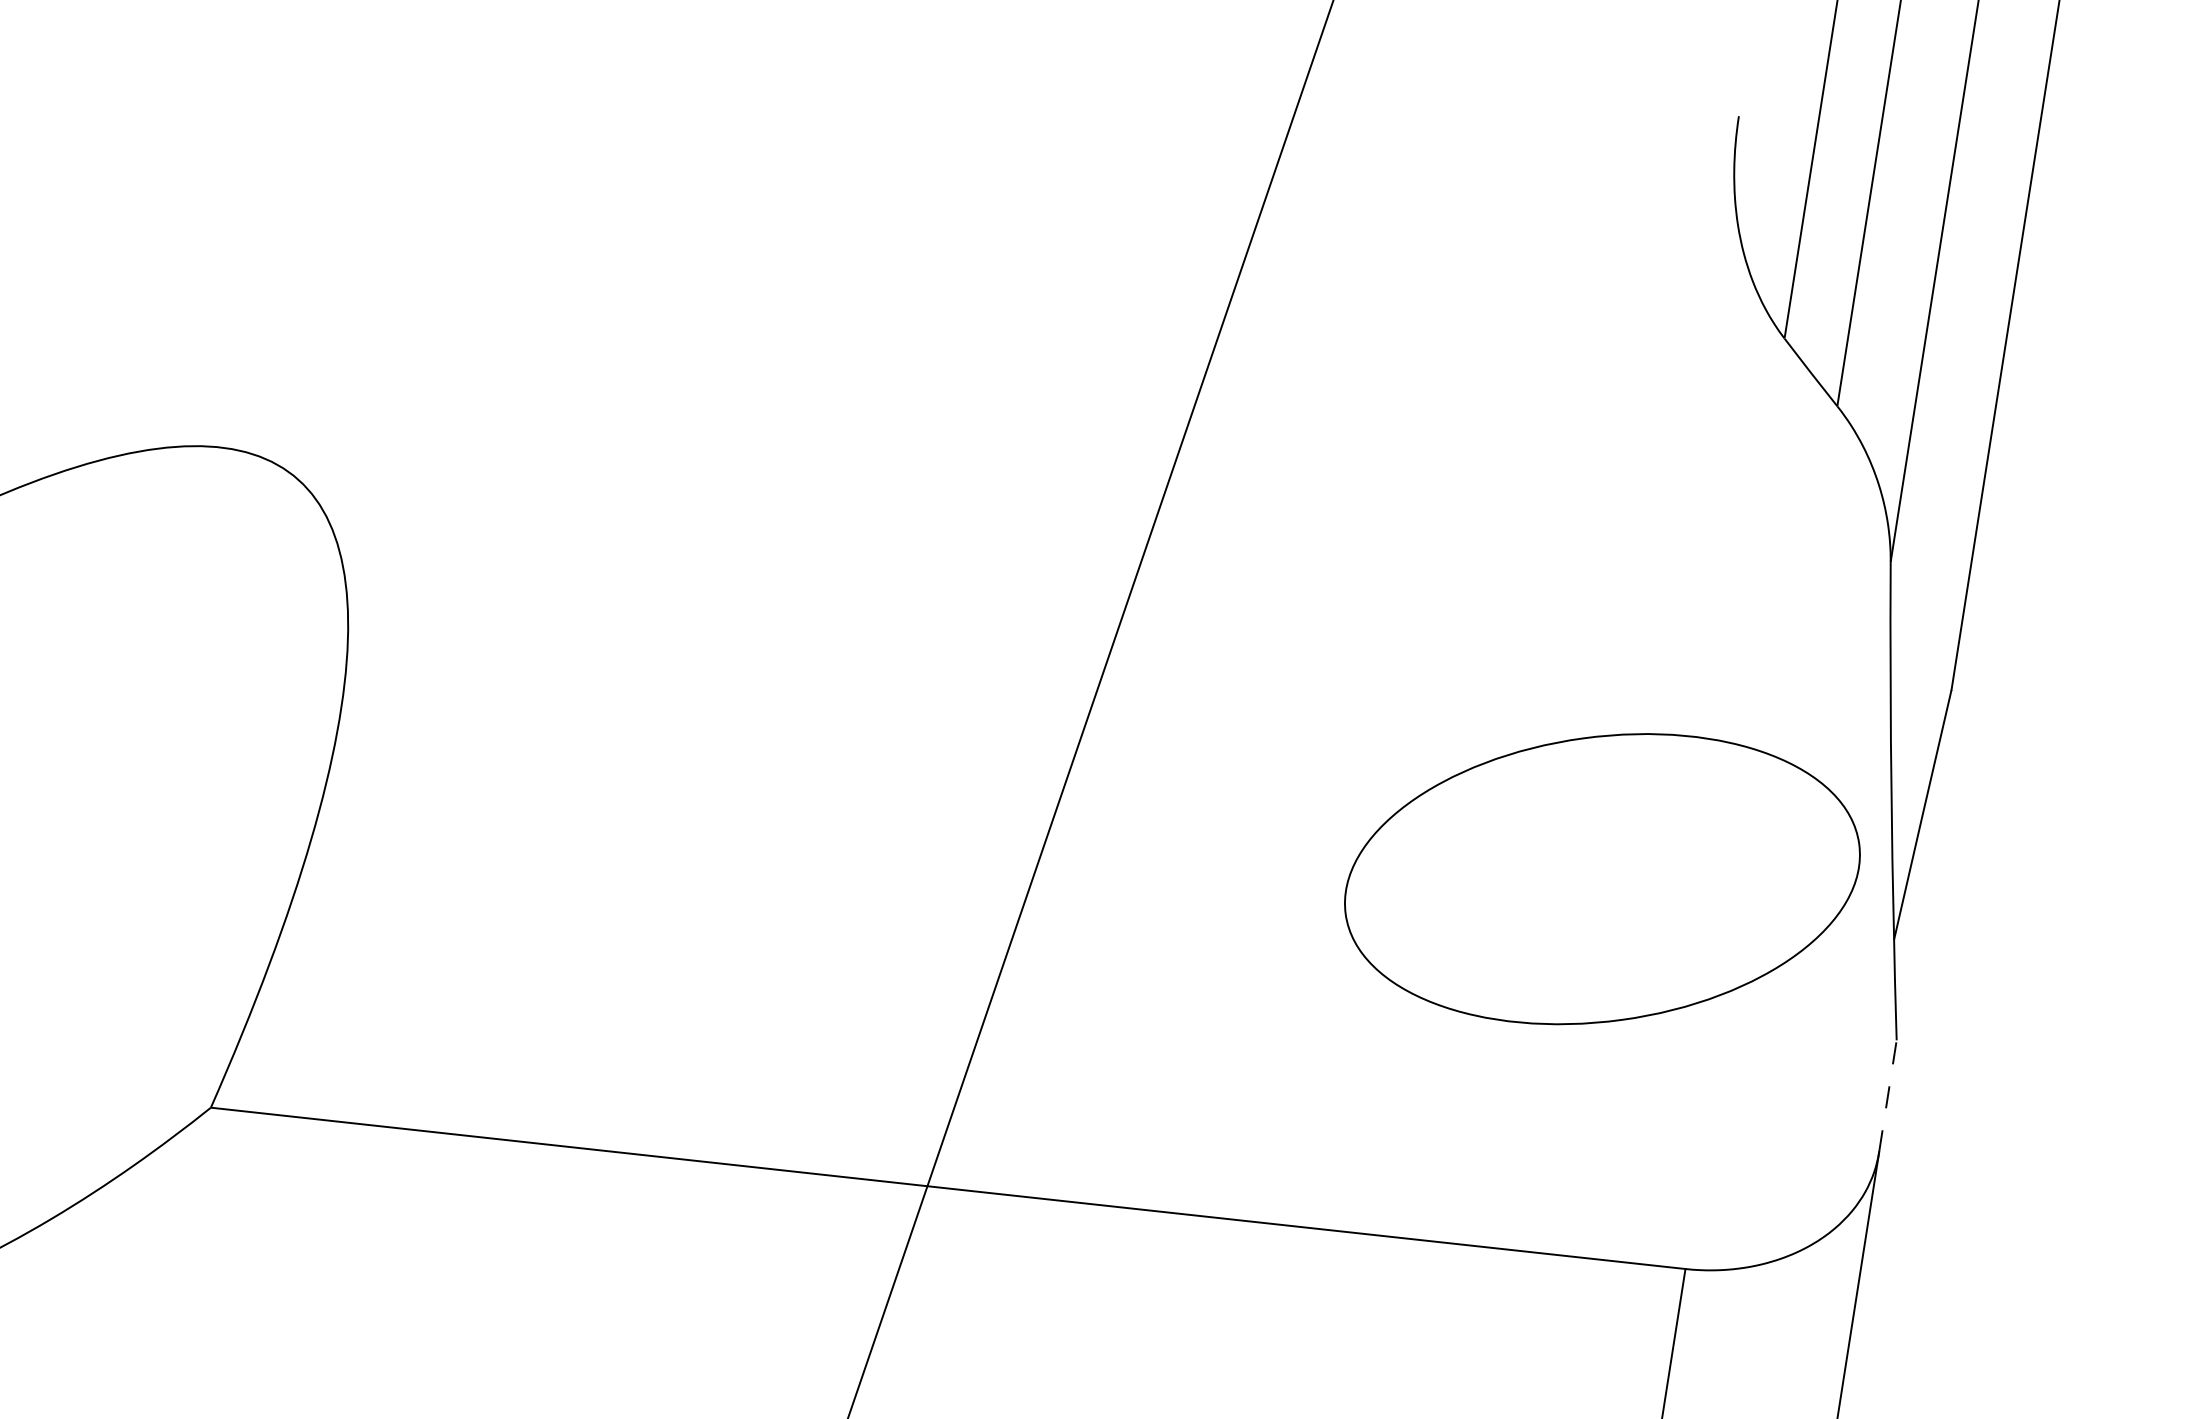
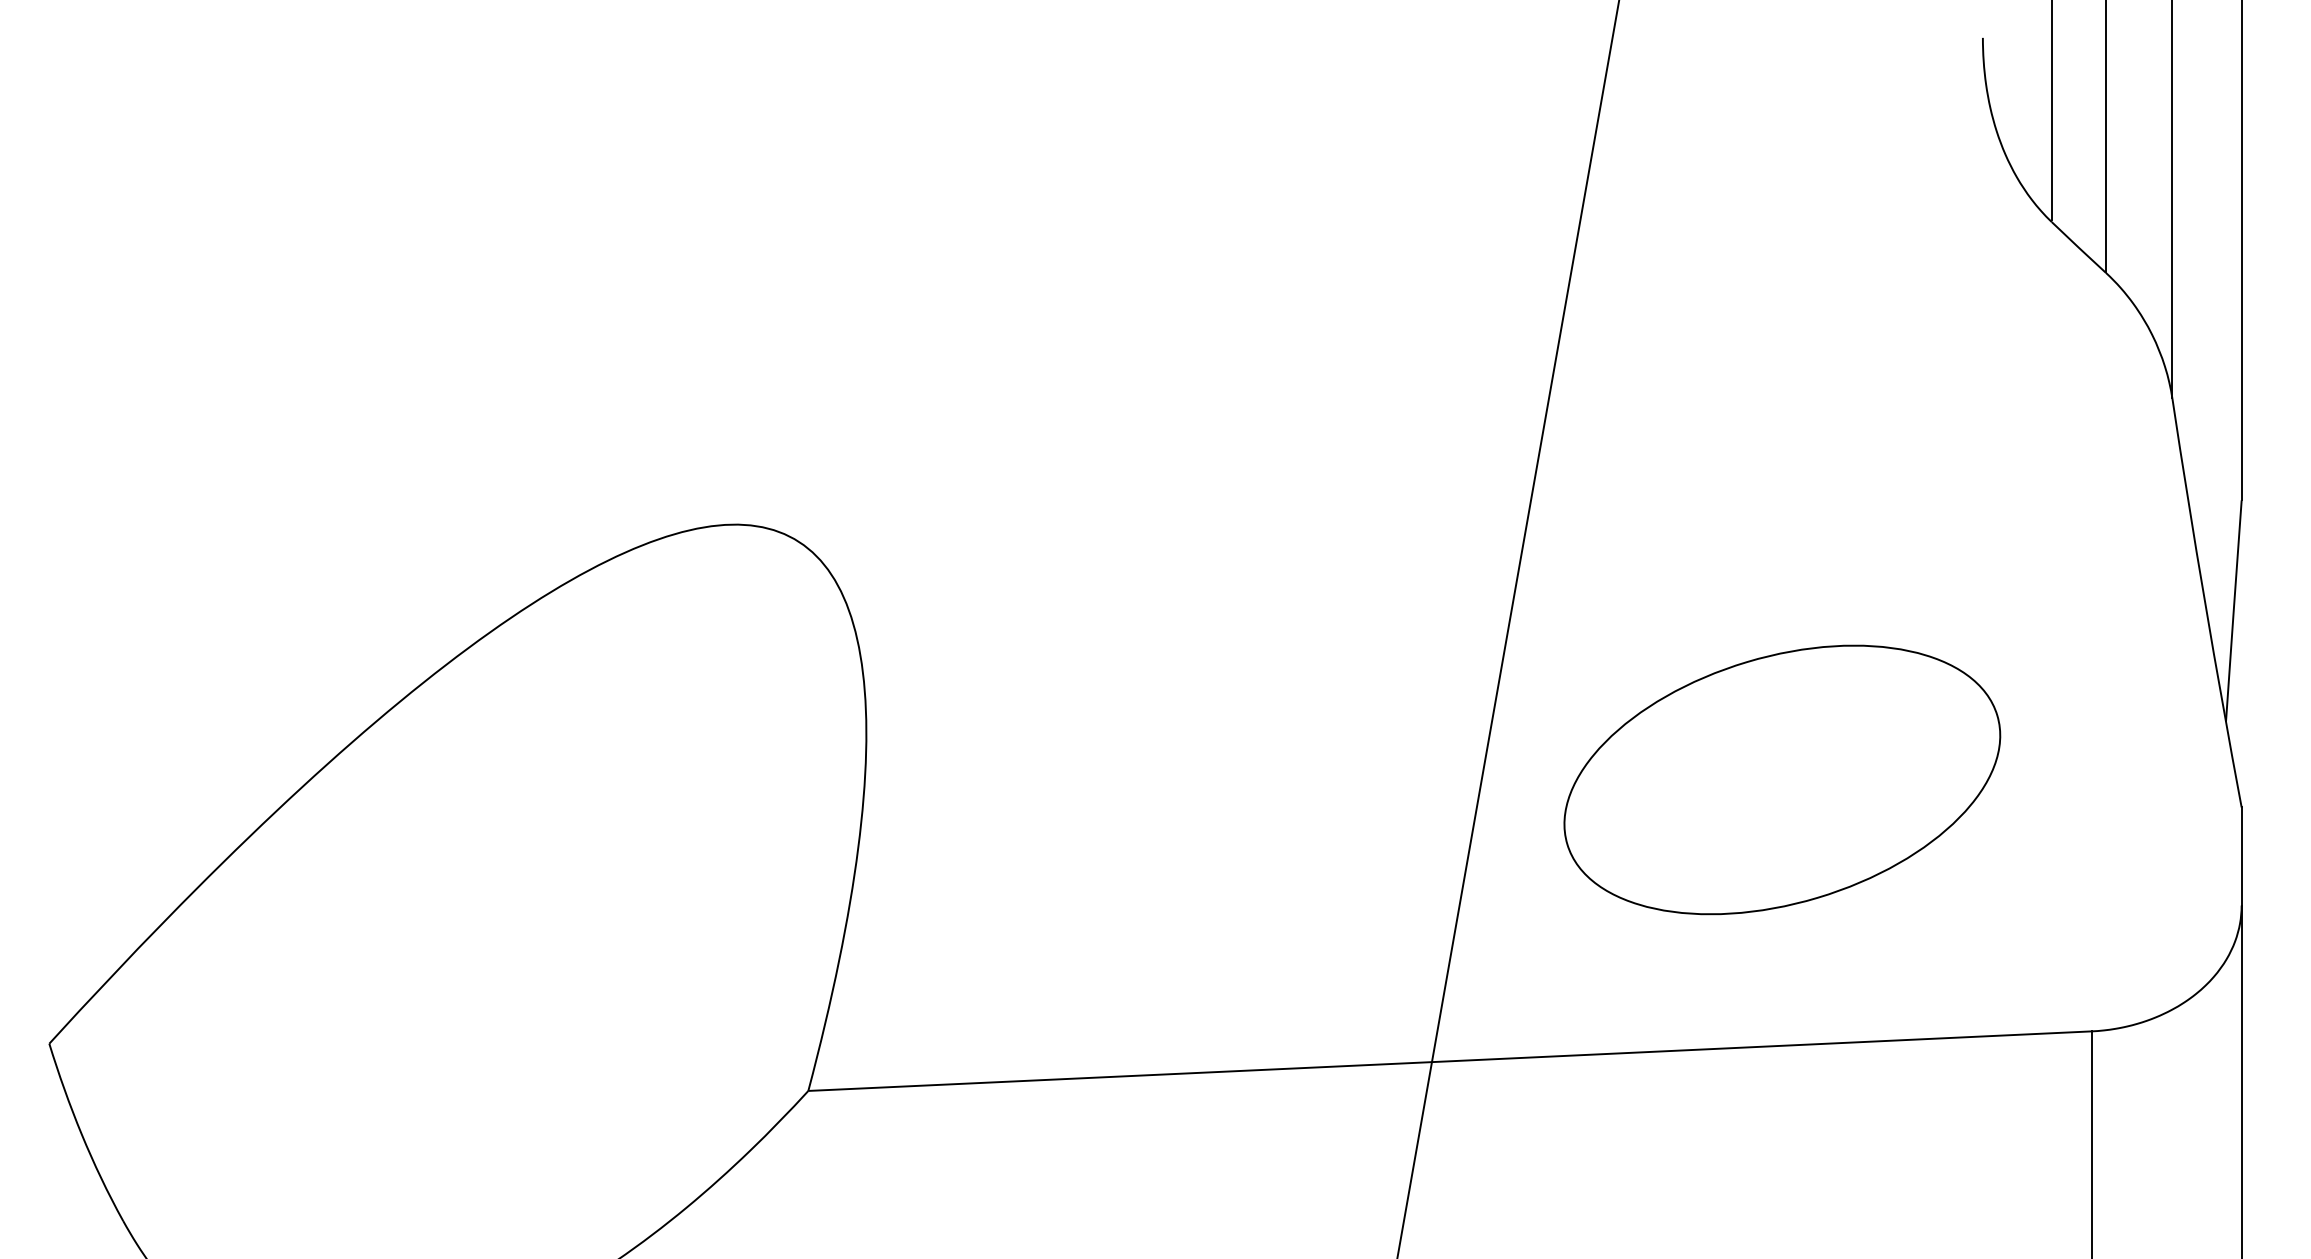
part: (1602, 878) -> (1782, 779), moved
line: (1887, 1096) -> (2241, 856), dashed -> solid

